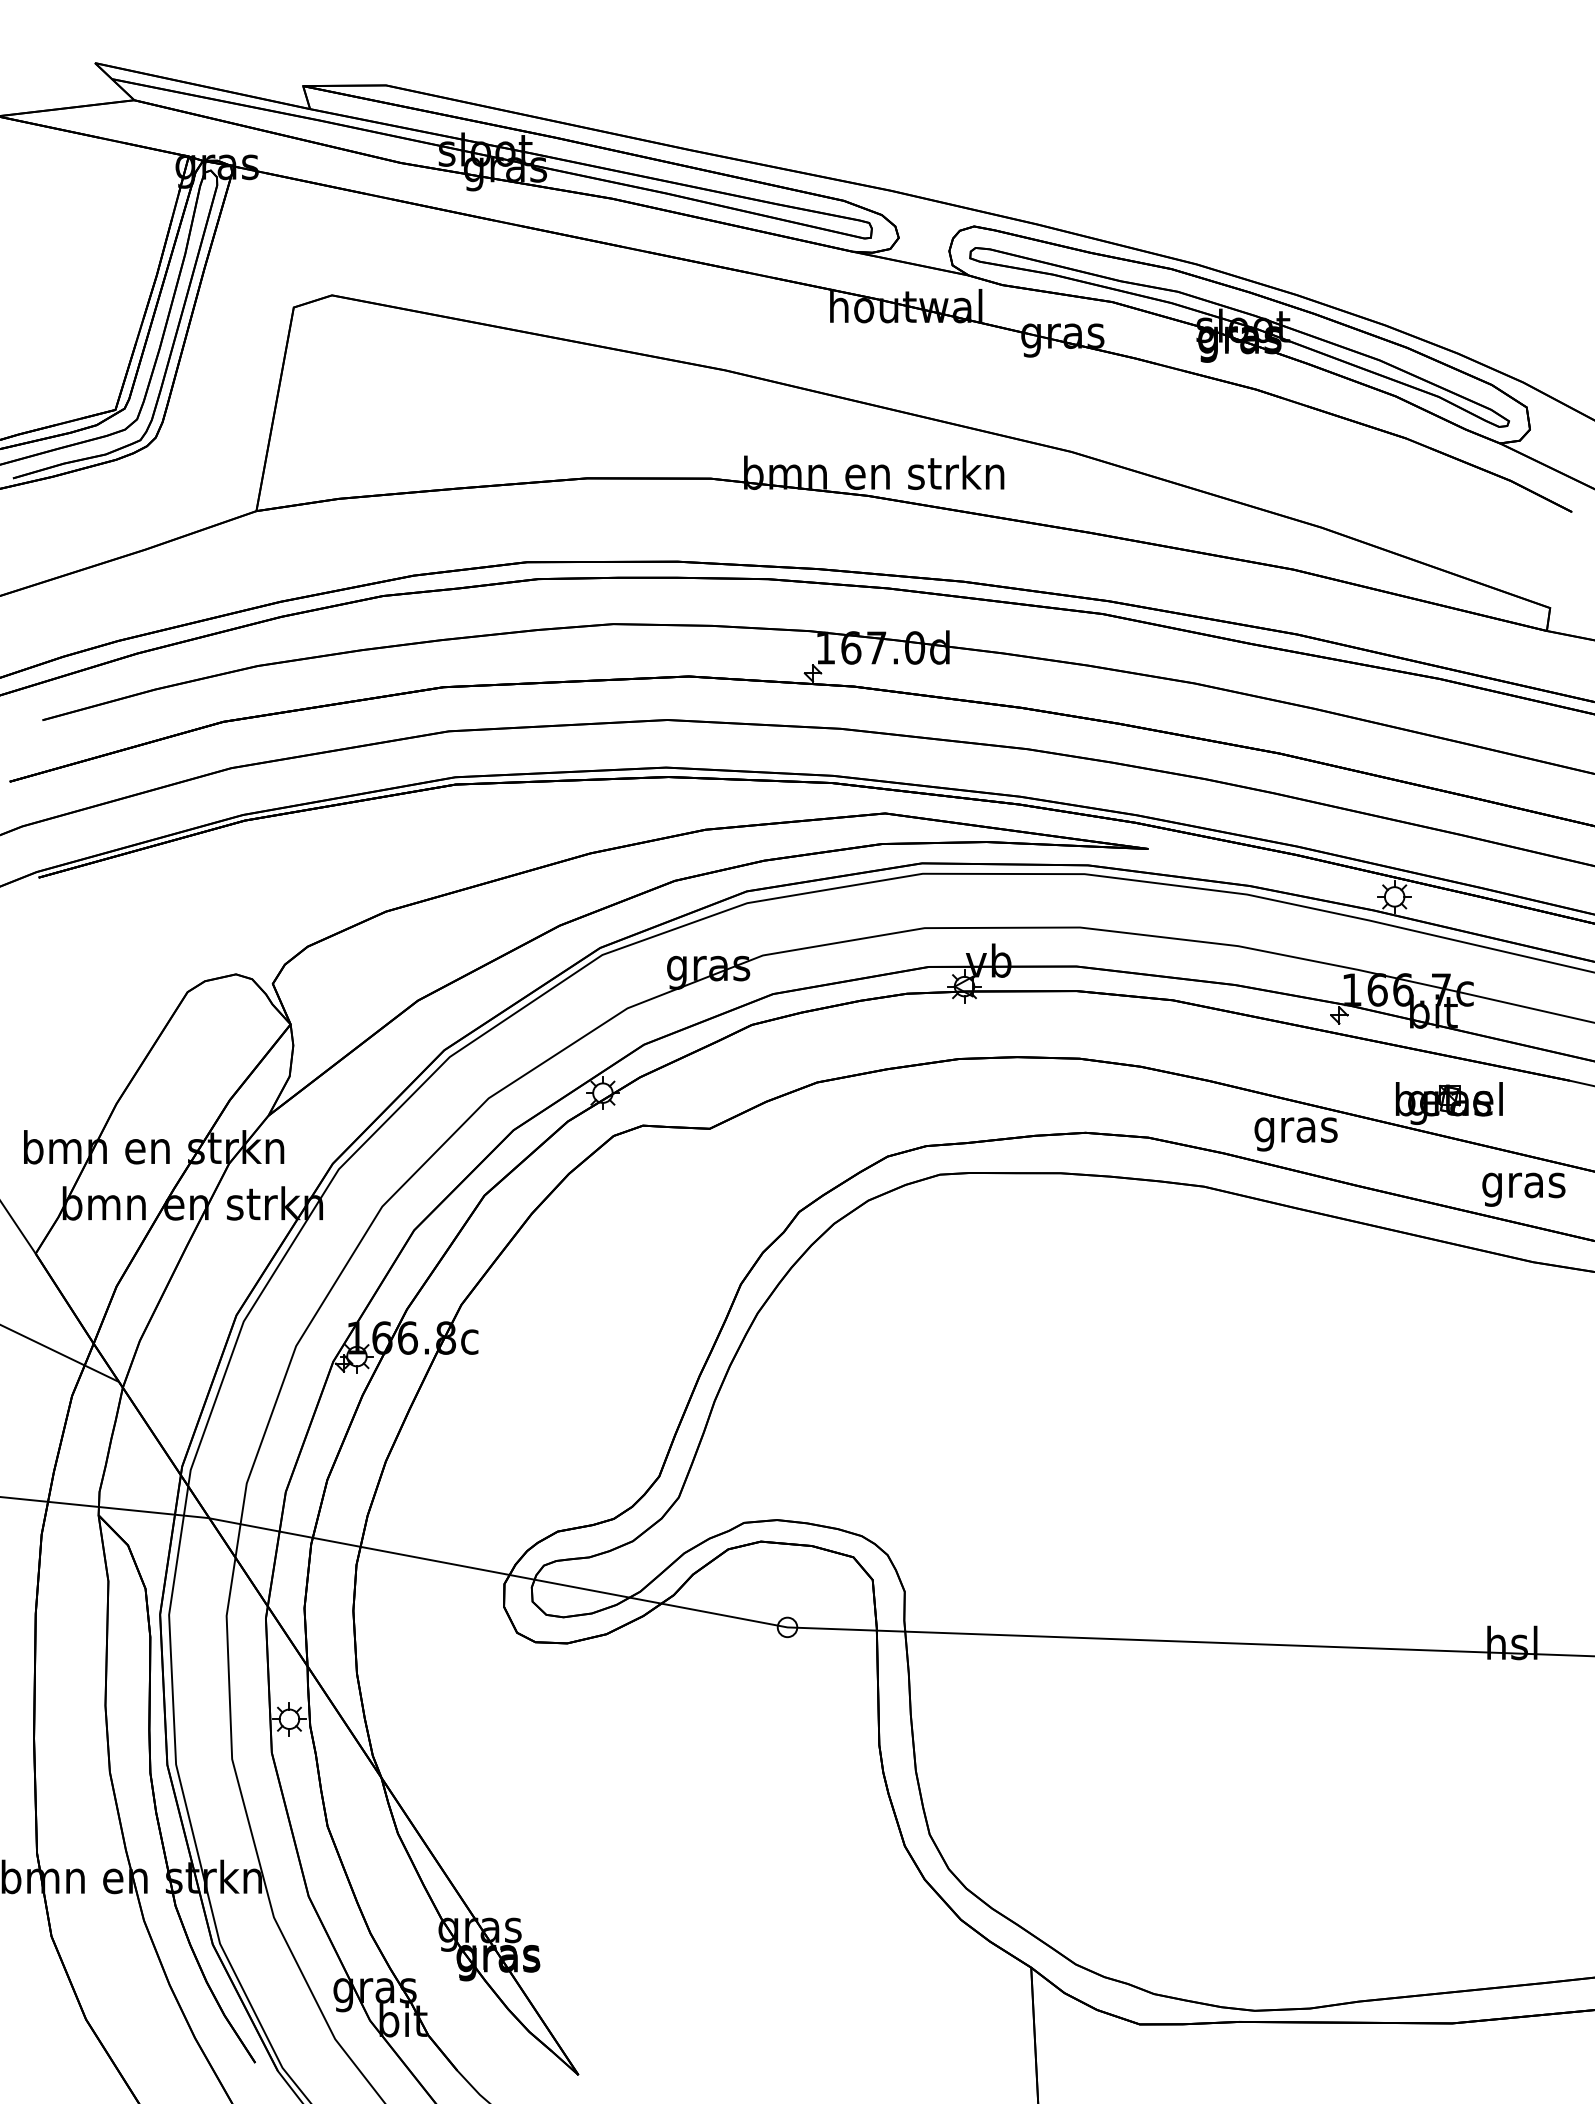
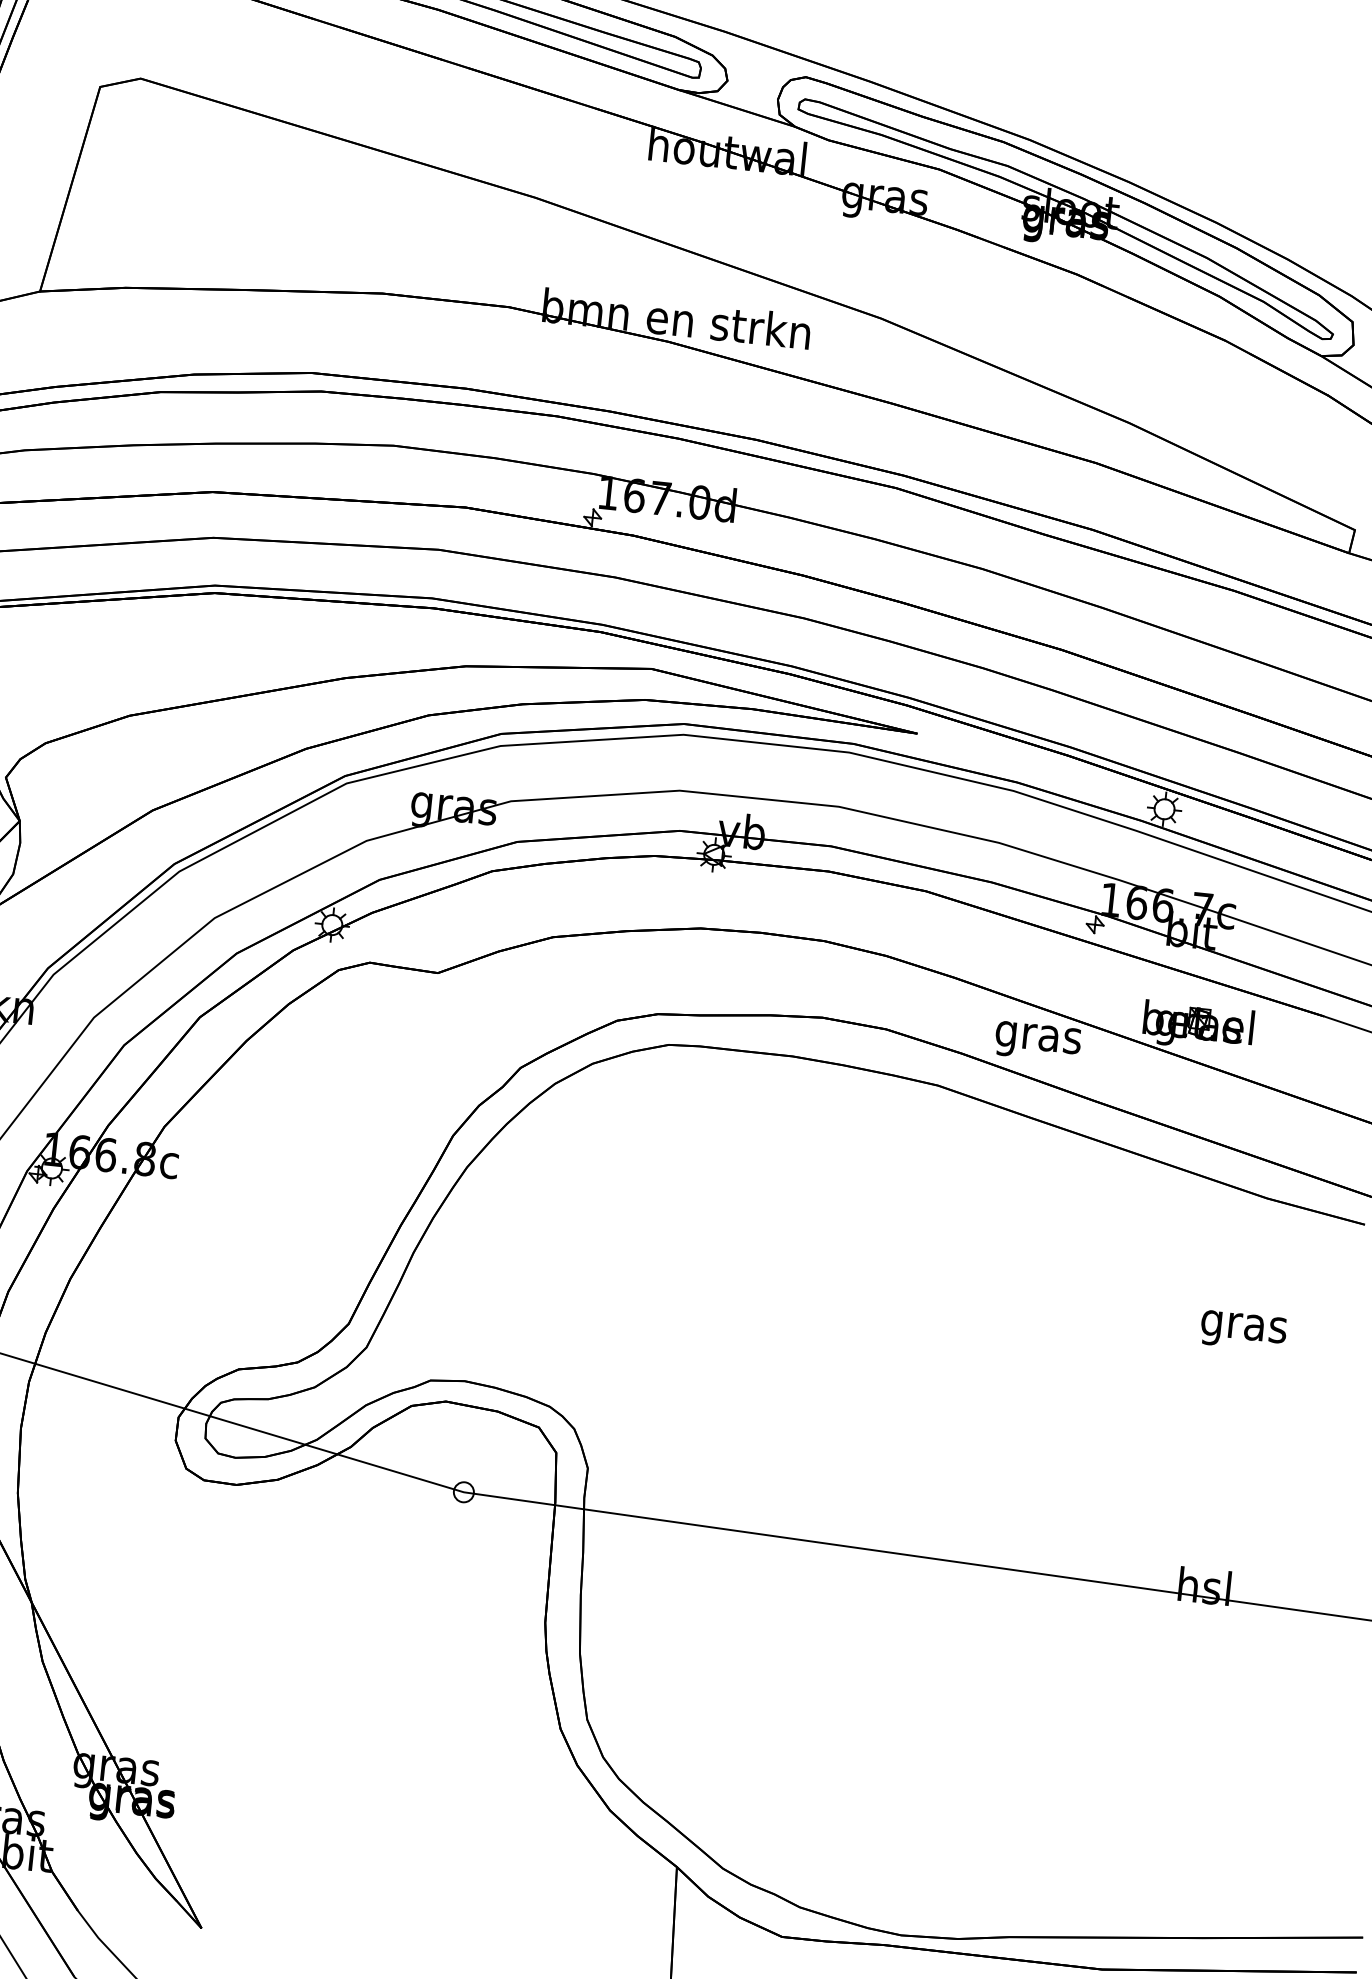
text: (1523, 1189) -> (1243, 1330), moved

